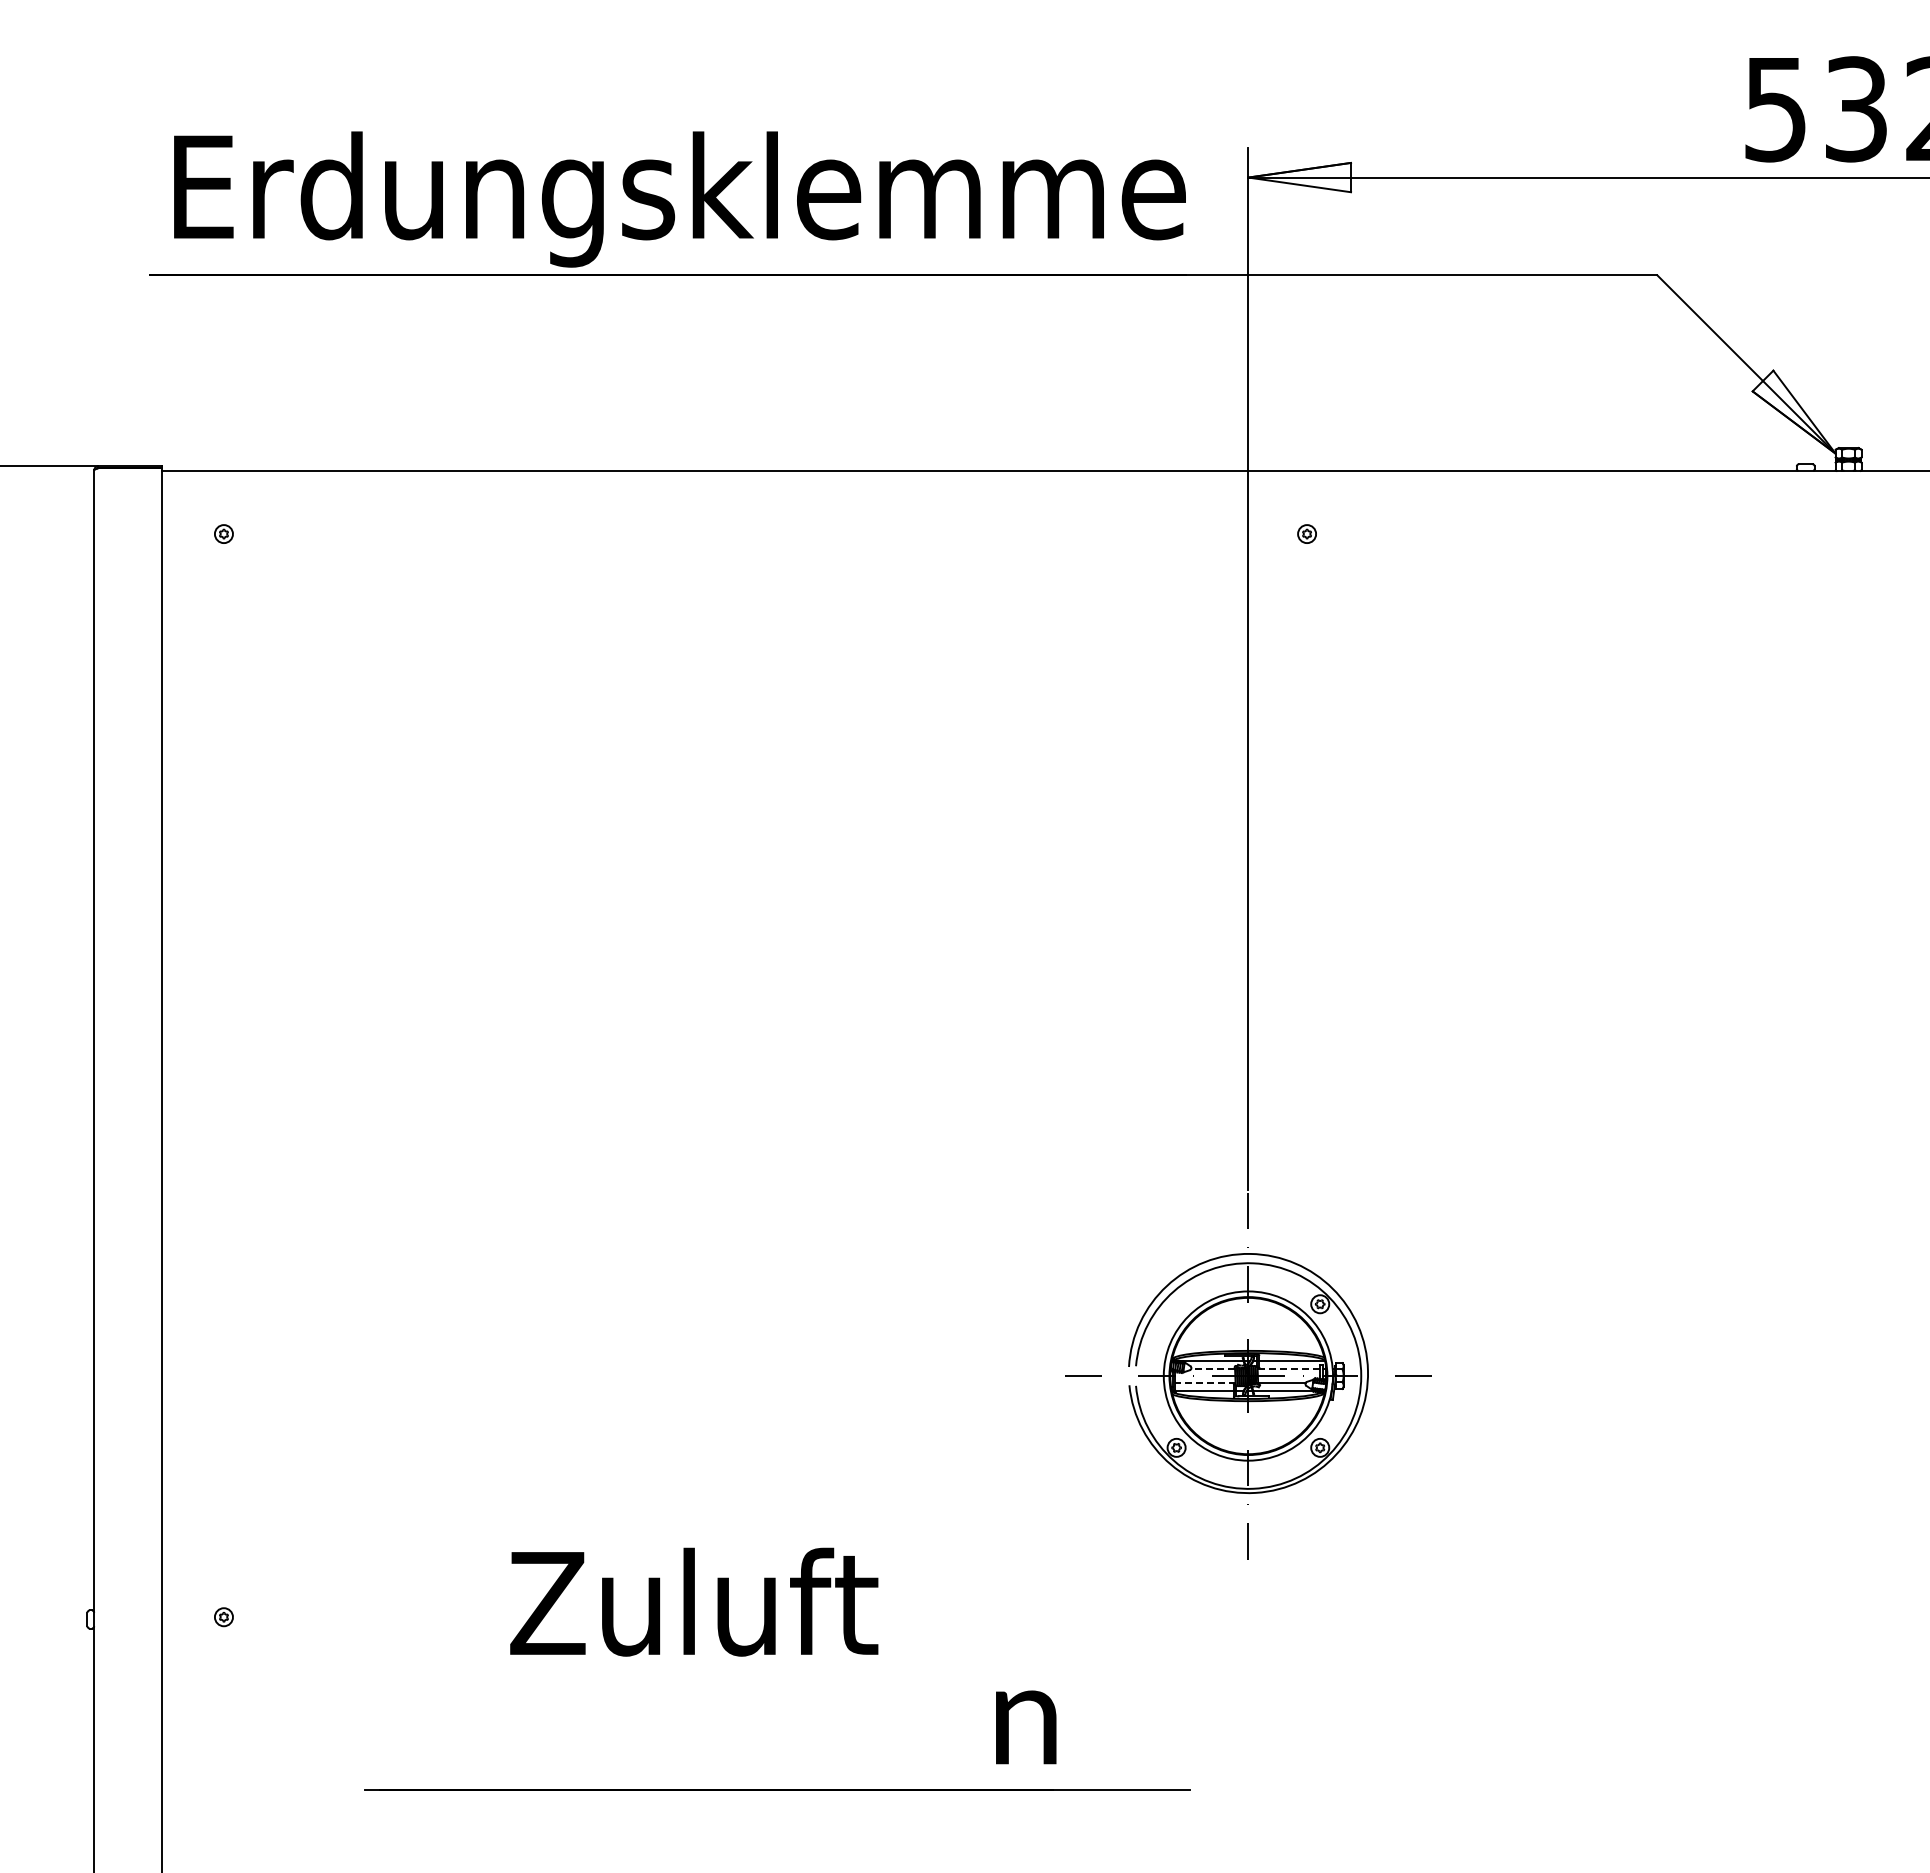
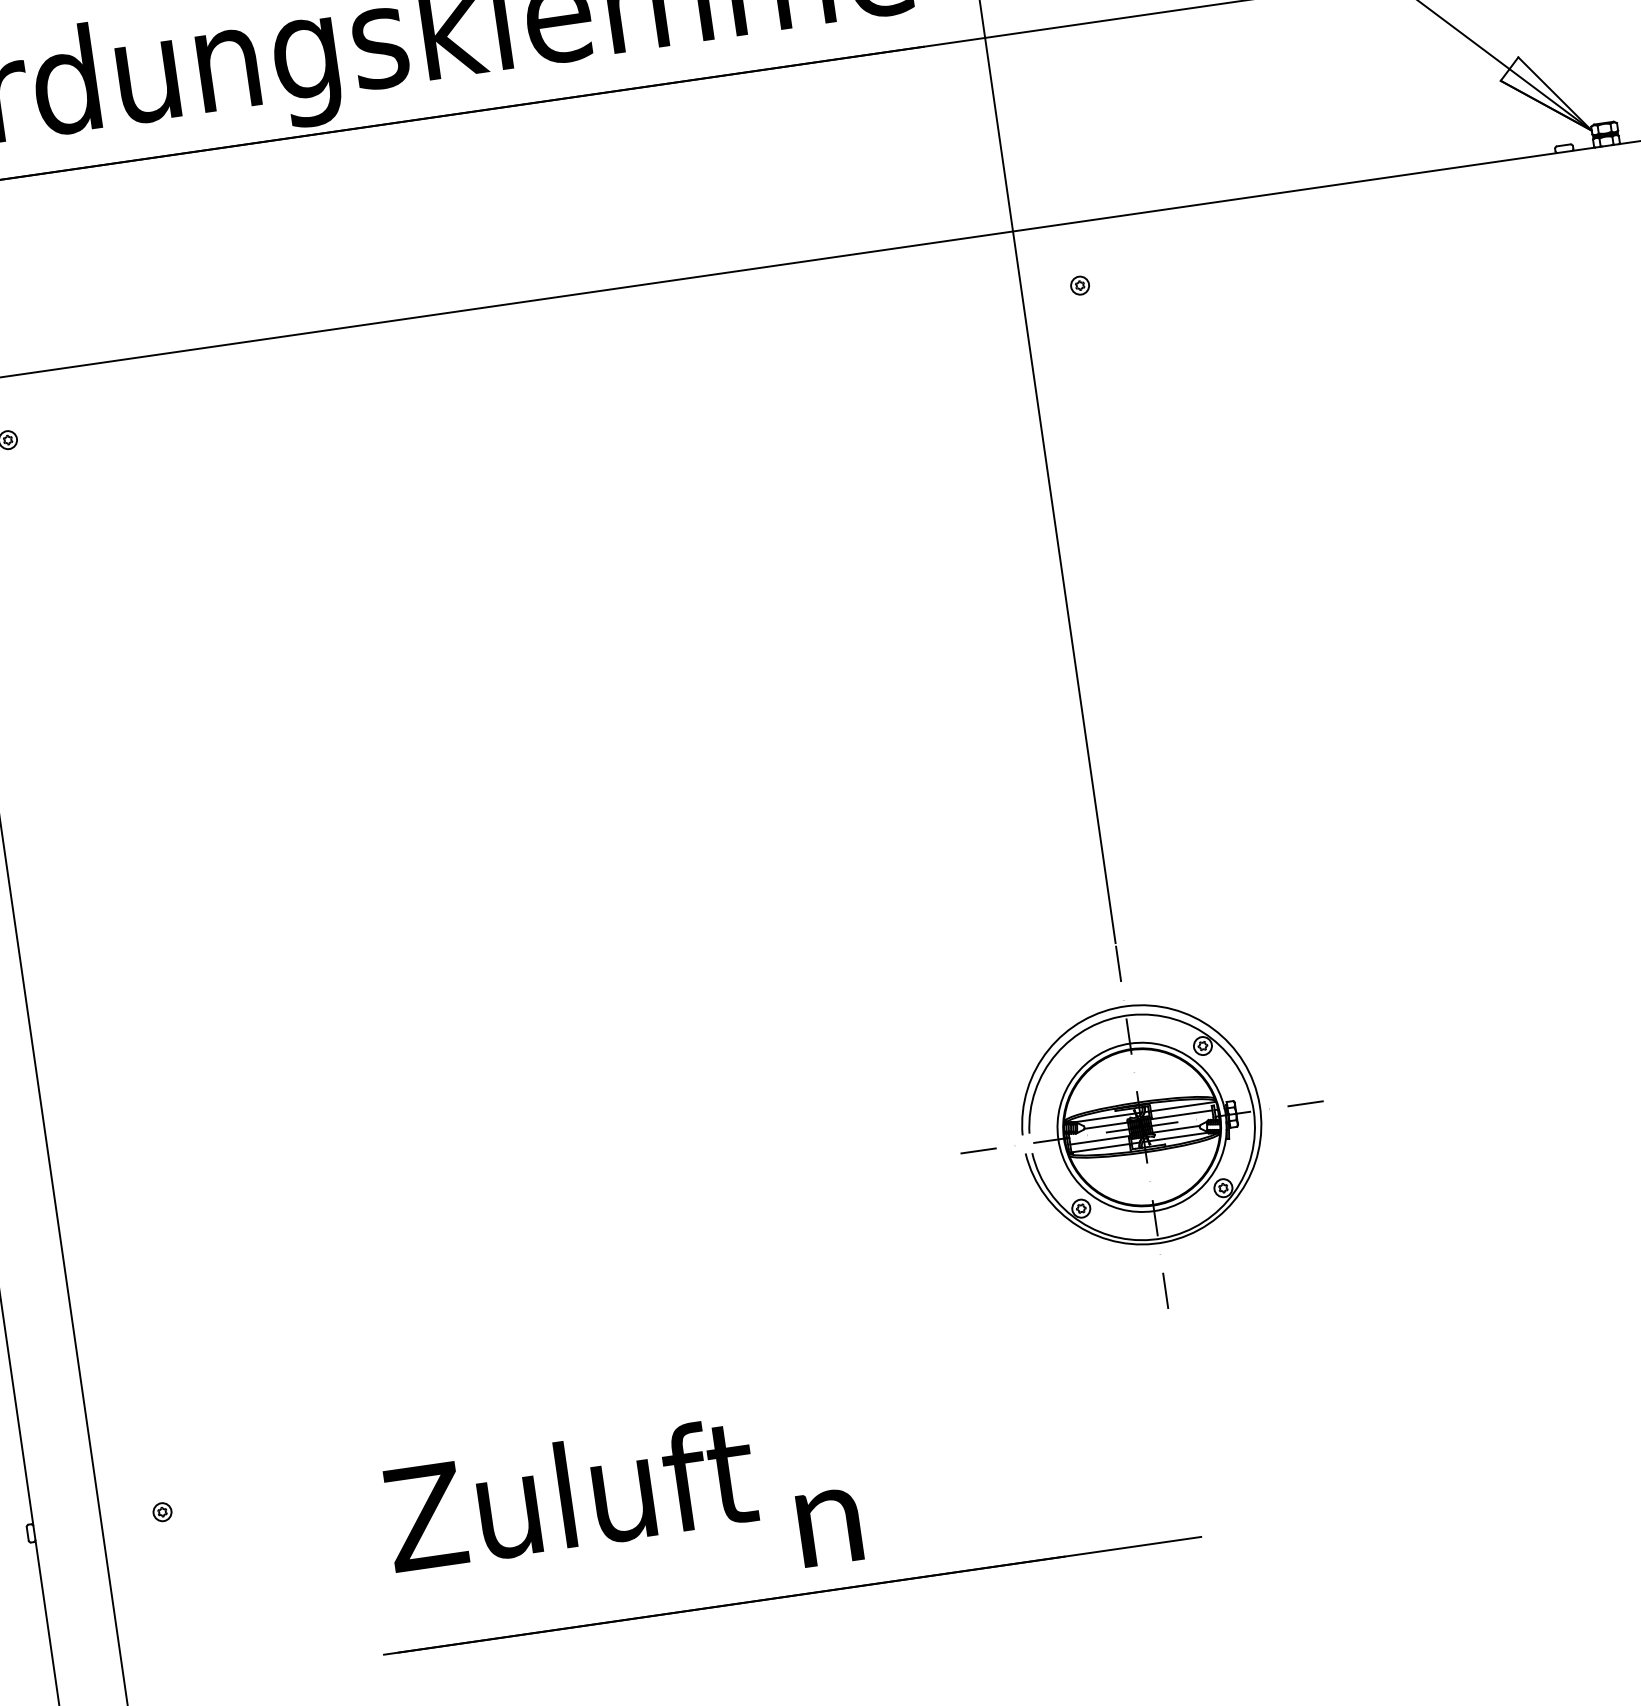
line: (1213, 1369) -> (1106, 1125), dashed -> solid
line: (1288, 1369) -> (1180, 1115), dashed -> solid
line: (1204, 1382) -> (1099, 1140), dashed -> solid
text: (694, 1601) -> (570, 1494), moved
text: (1026, 1727) -> (830, 1527), moved
line: (777, 1789) -> (792, 1595), moved

